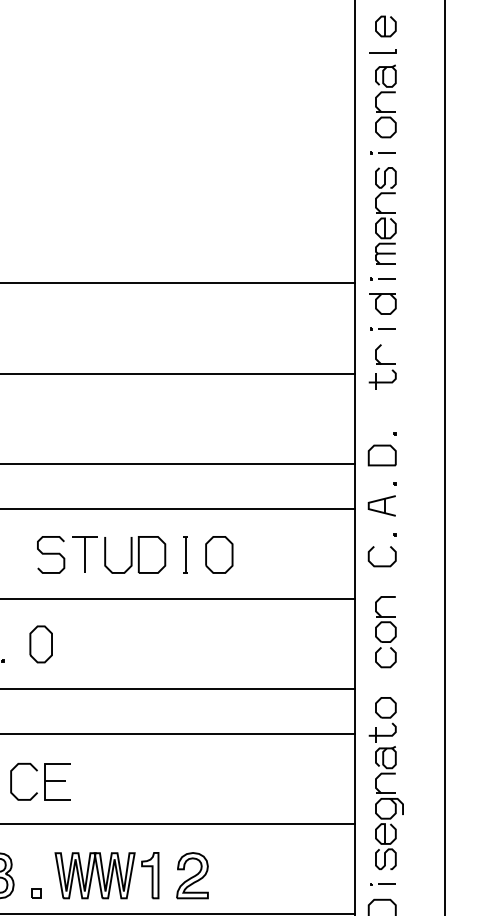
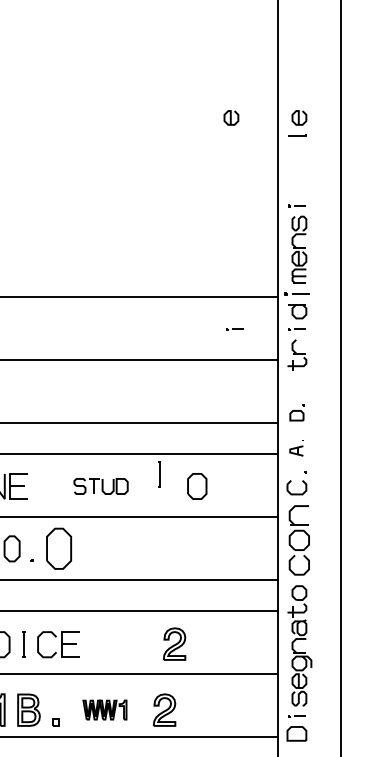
curve: (288, 25) -> (231, 117), added
part: (385, 101) -> (299, 170), removed
part: (381, 278) -> (296, 293), size x1.4
part: (292, 329) -> (234, 329), added
part: (381, 448) -> (296, 412), size x0.7
part: (381, 499) -> (296, 447), size x0.7
part: (100, 554) -> (100, 486), size x0.6
line: (185, 554) -> (159, 474), moved
part: (219, 554) -> (197, 486), moved
part: (385, 630) -> (299, 539), size x1.4
part: (40, 643) -> (58, 548), size x1.6
part: (206, 780) -> (174, 643), added
part: (106, 874) -> (104, 709), size x0.6

